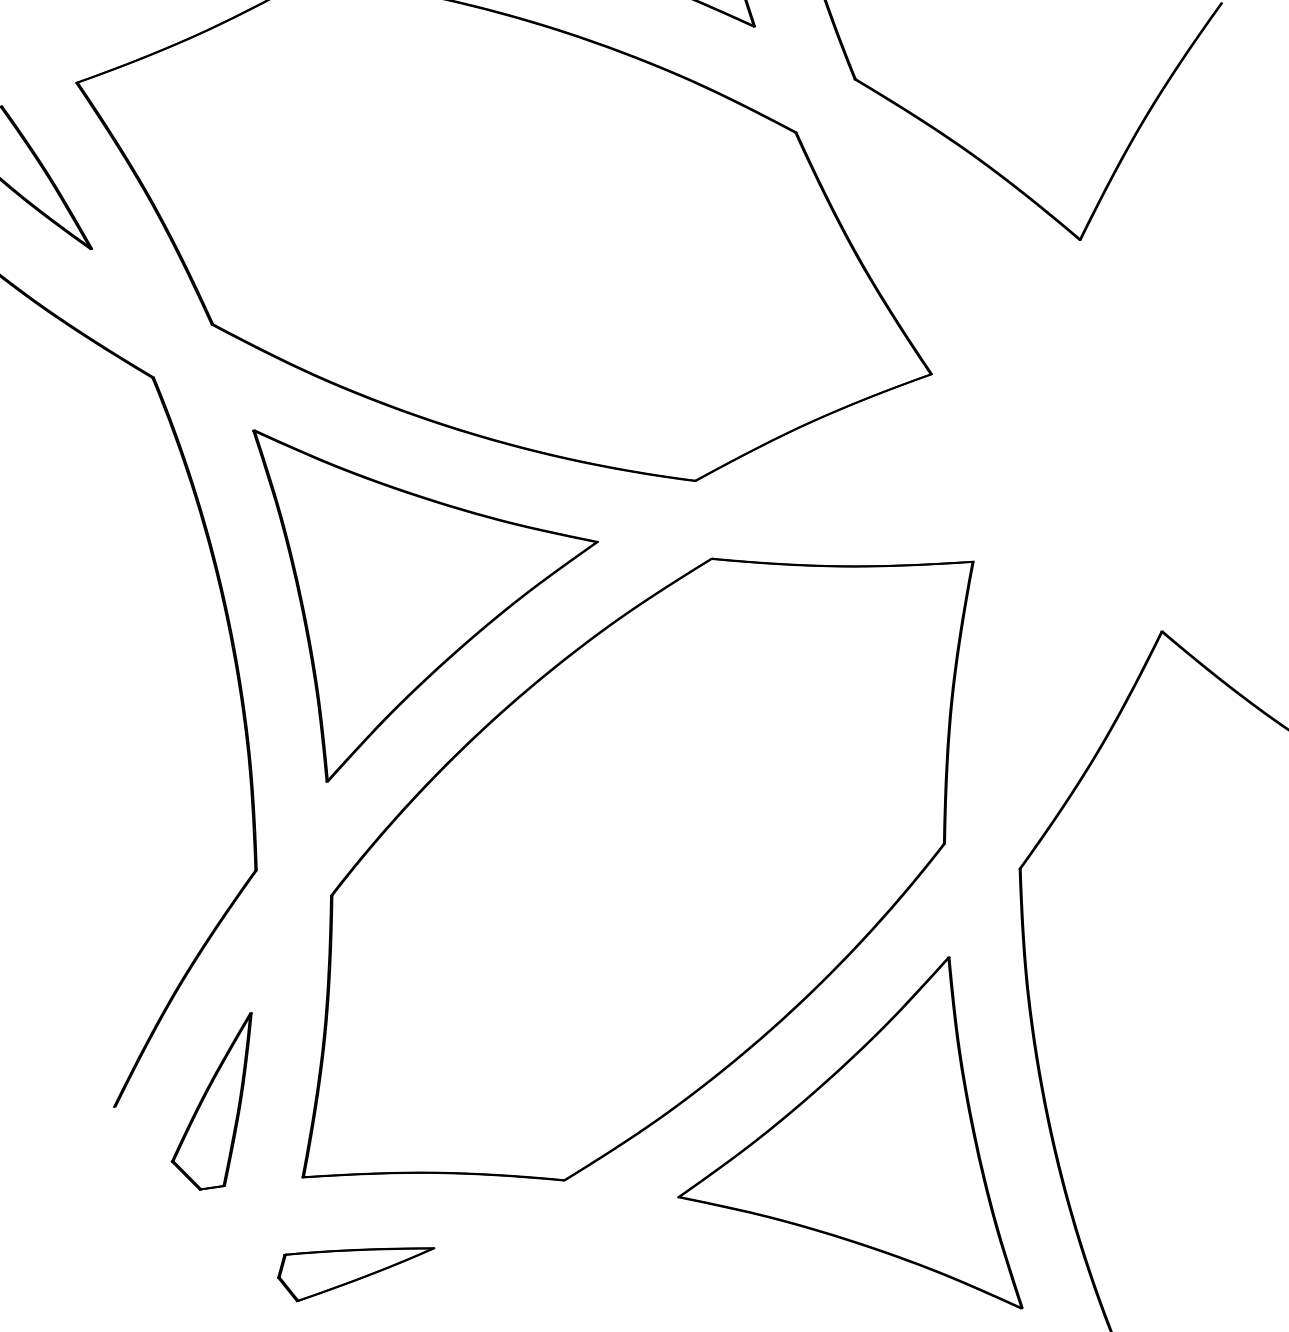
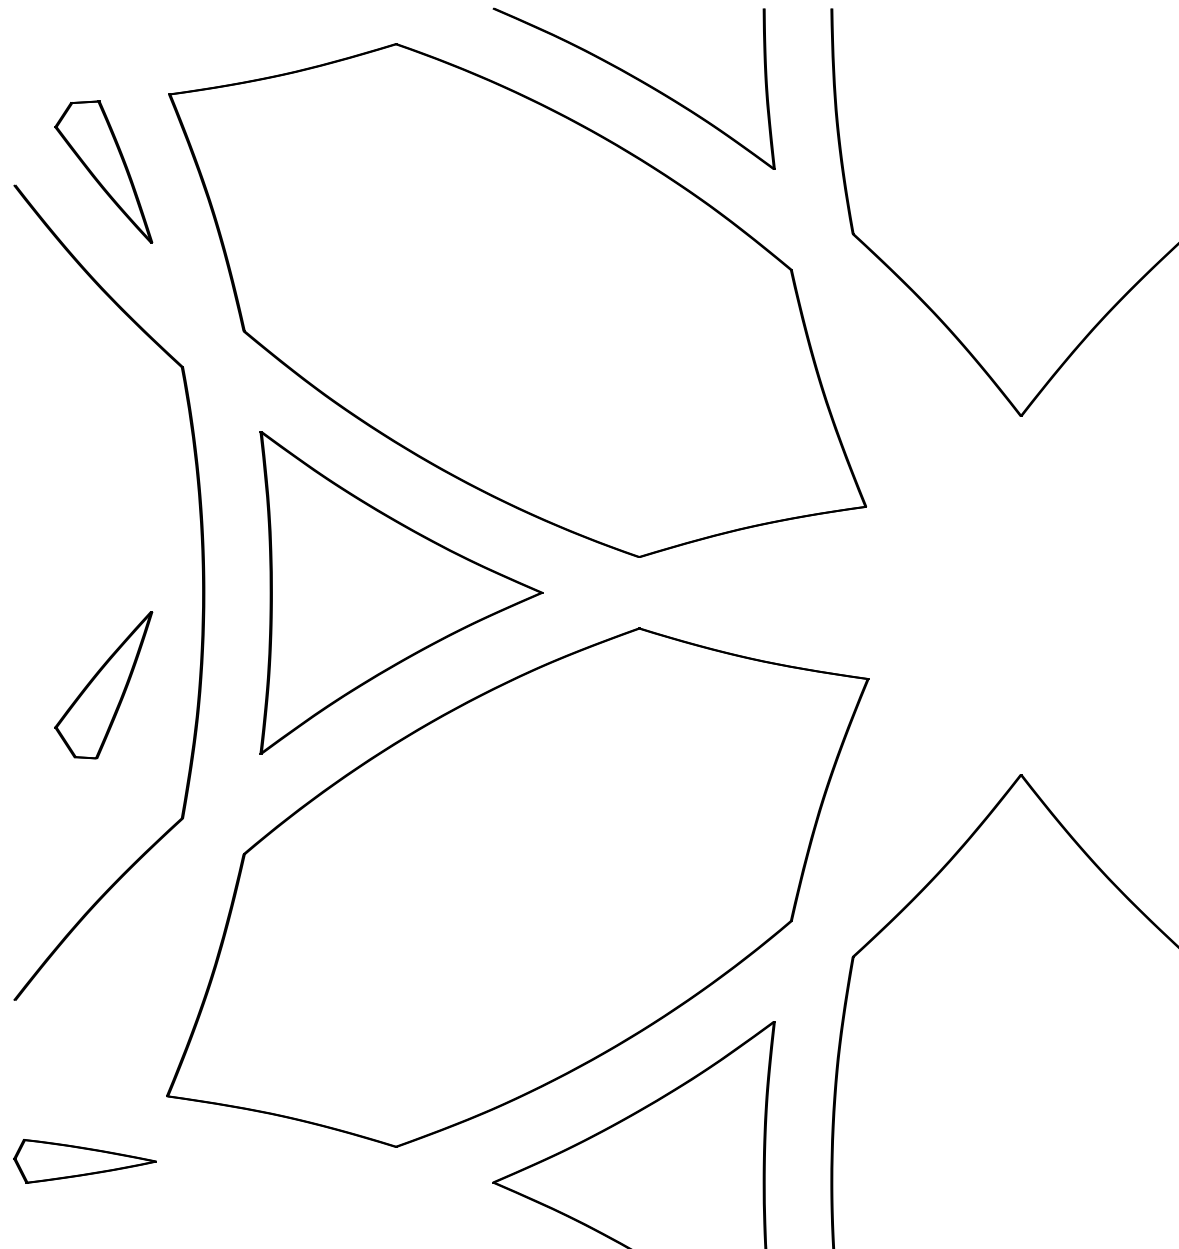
part: (215, 1104) -> (103, 685), moved
part: (355, 1264) -> (84, 1161), moved

